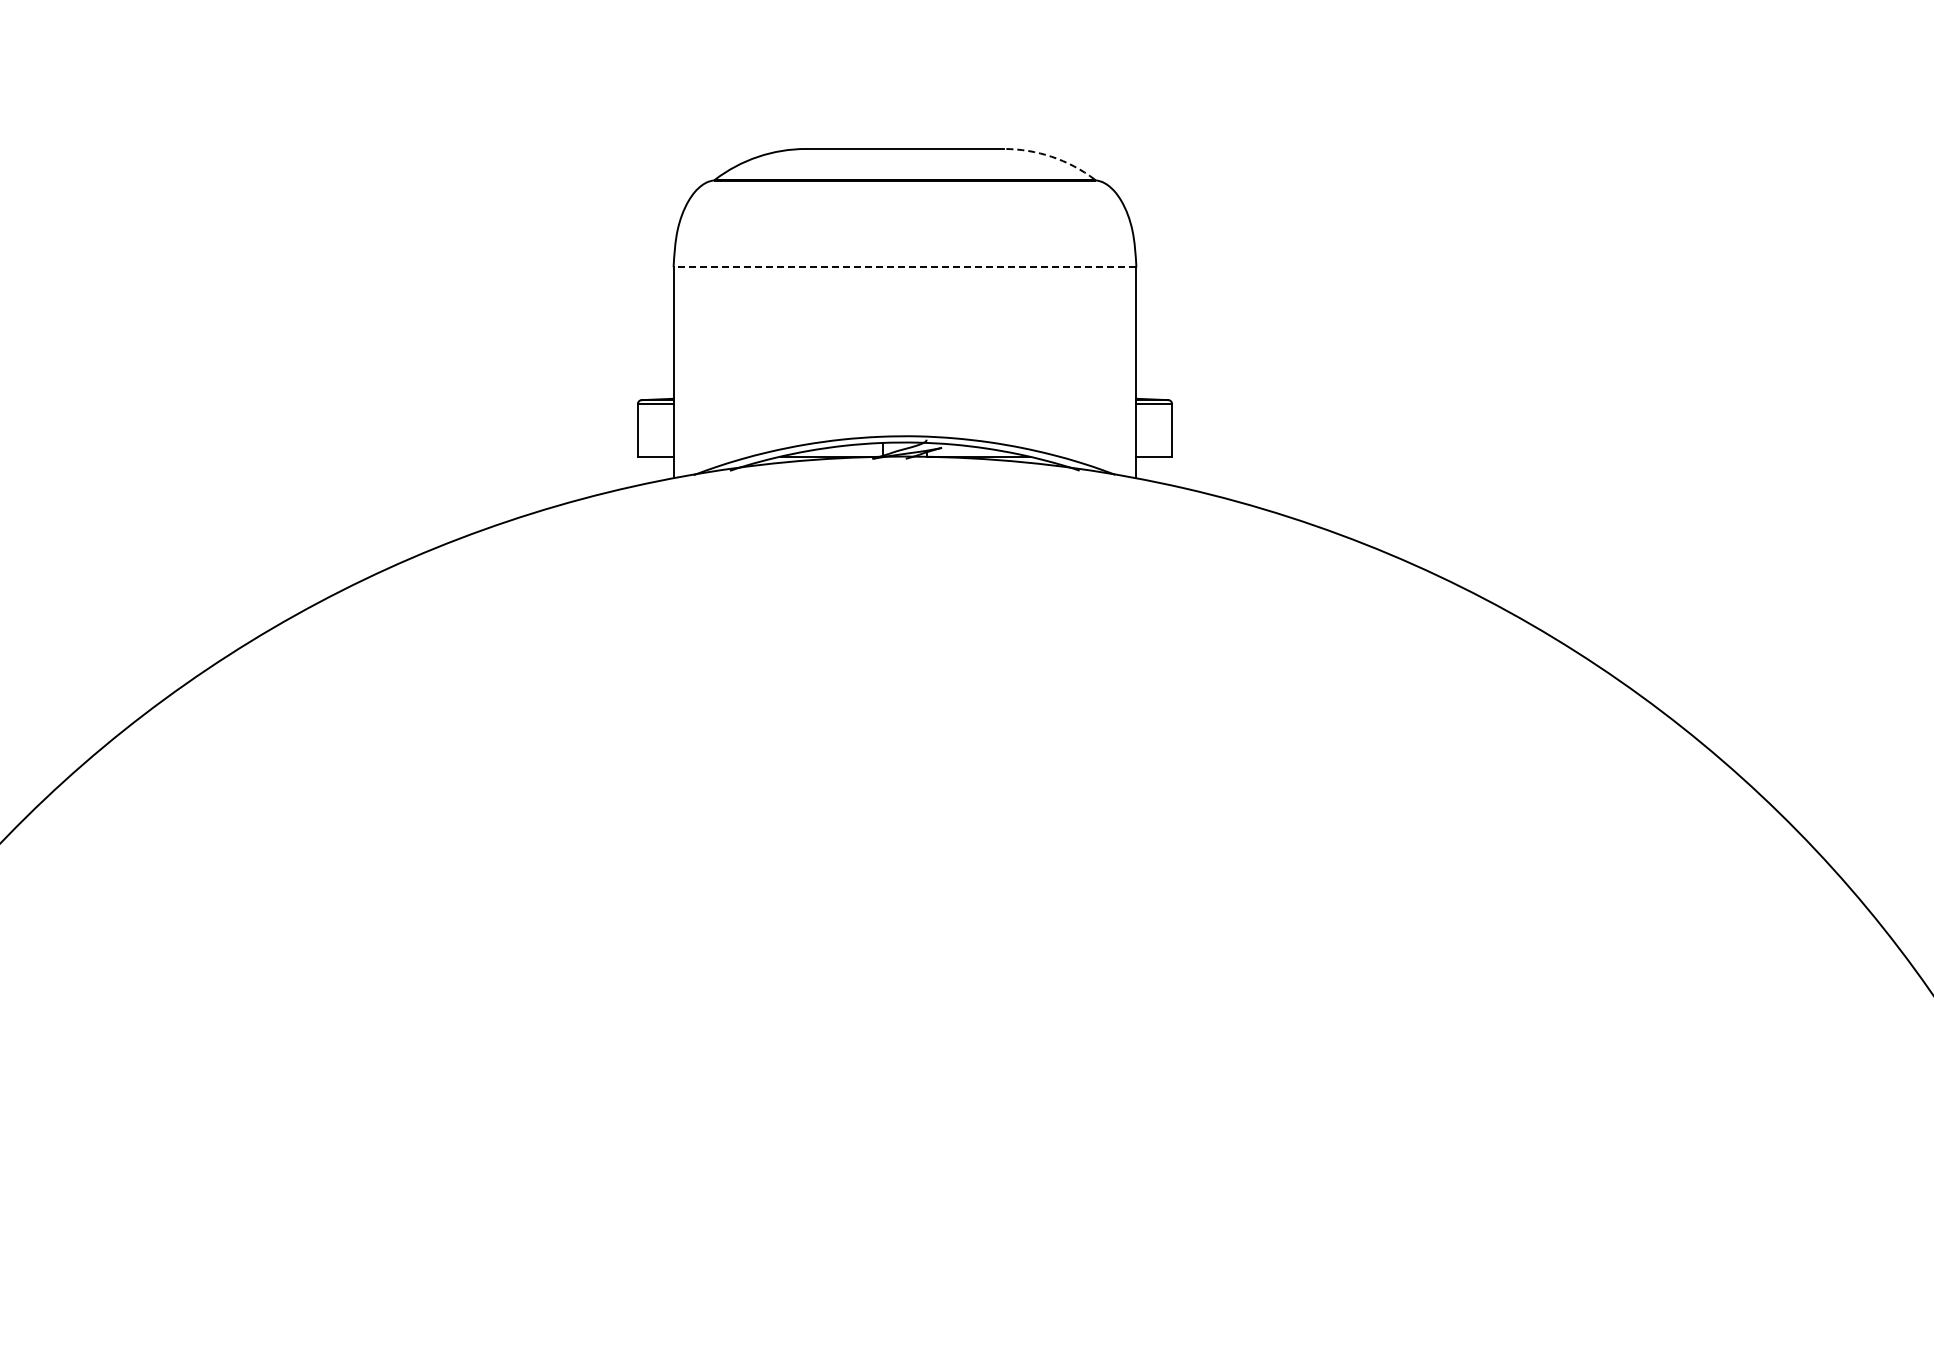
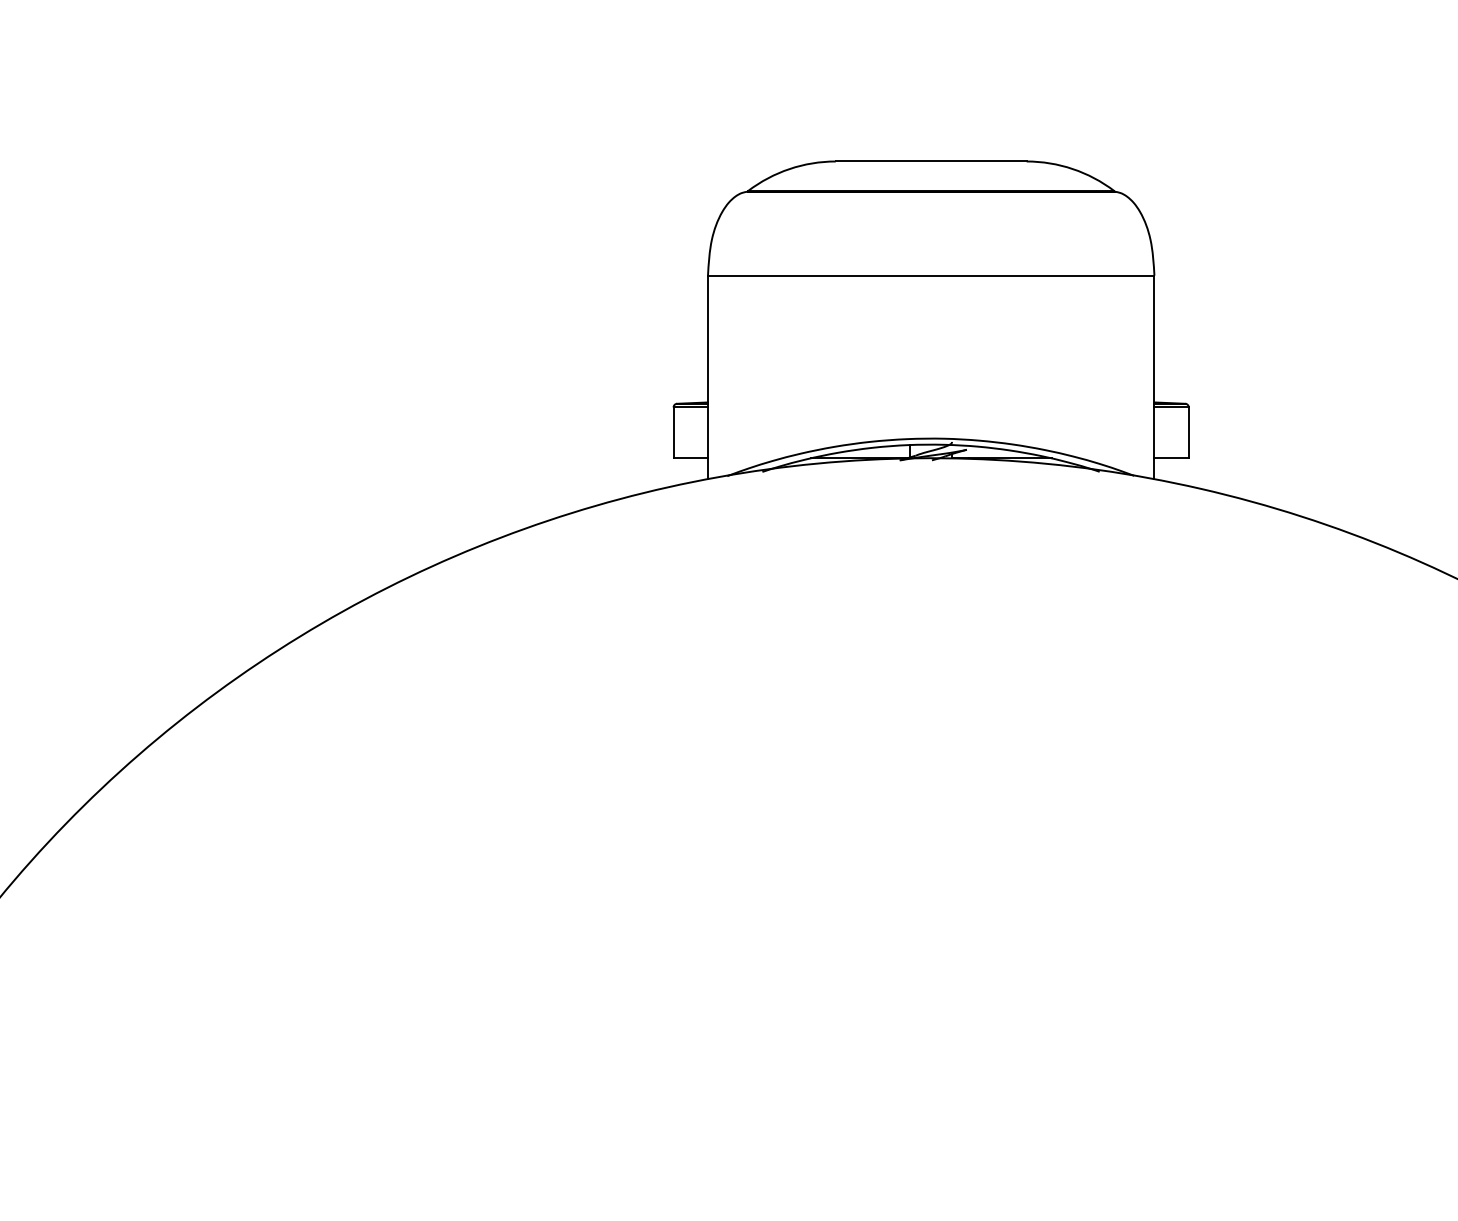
arc: (1051, 156) -> (1072, 168), dashed -> solid
line: (904, 267) -> (930, 275), dashed -> solid

